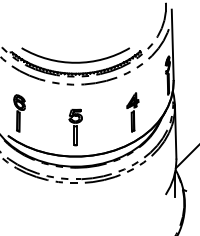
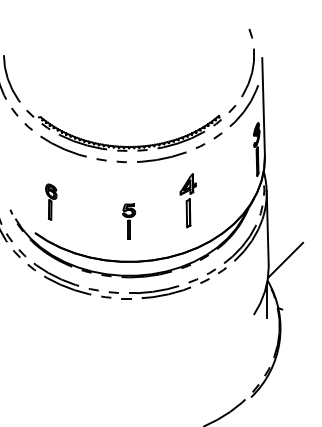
arc: (76, 61) -> (129, 130), removed
part: (132, 112) -> (187, 200), moved
part: (19, 113) -> (51, 202), size x0.7
part: (75, 127) -> (128, 221), size x0.7

